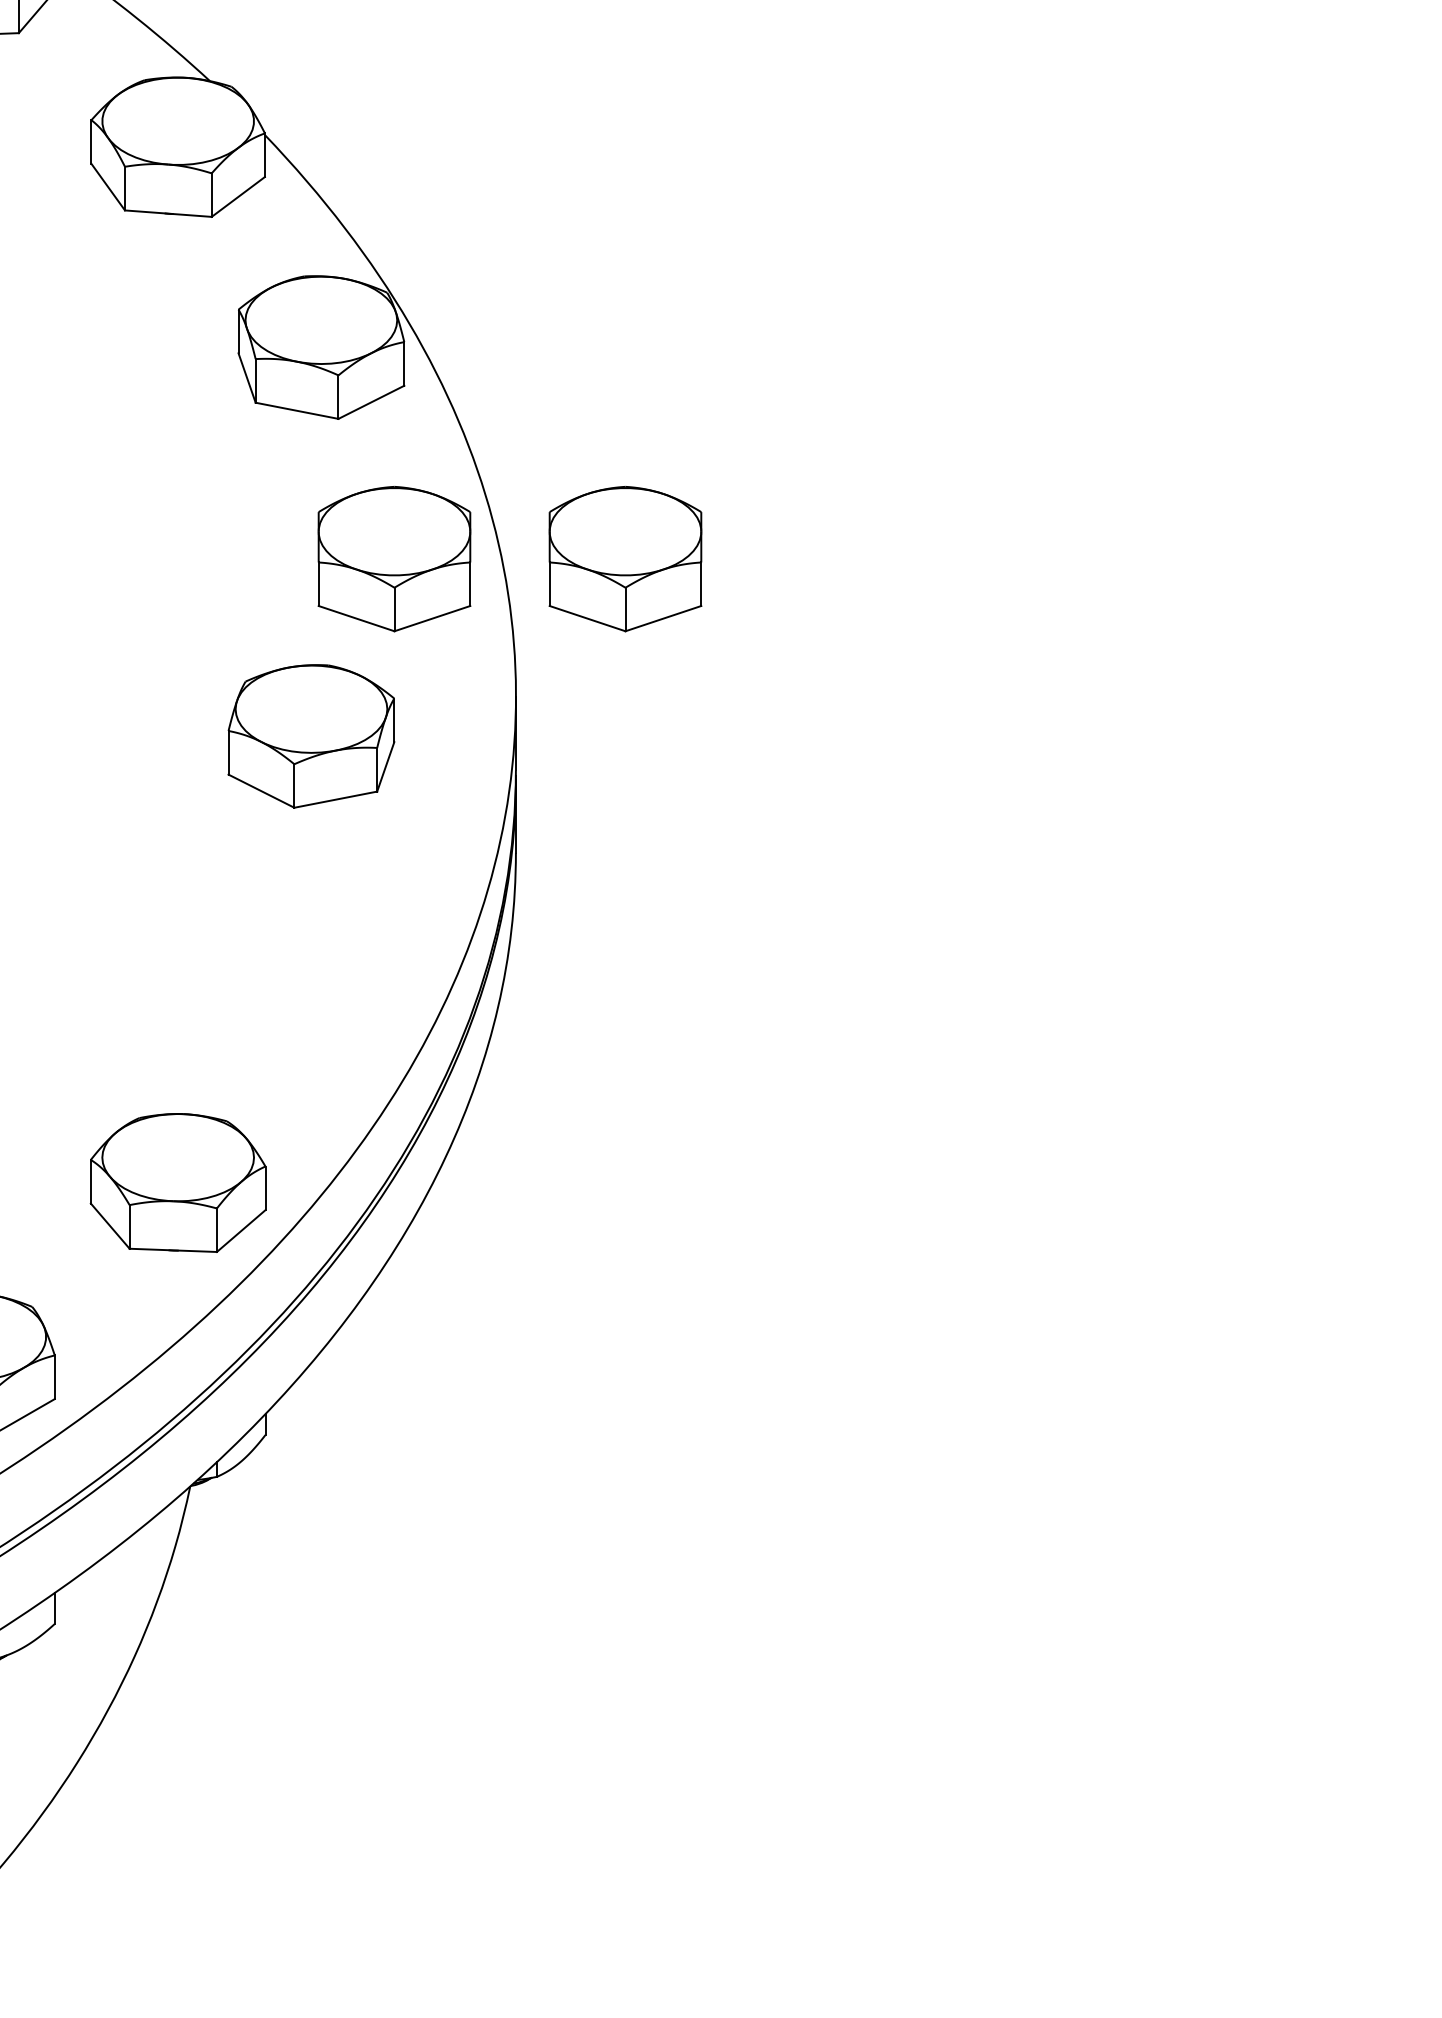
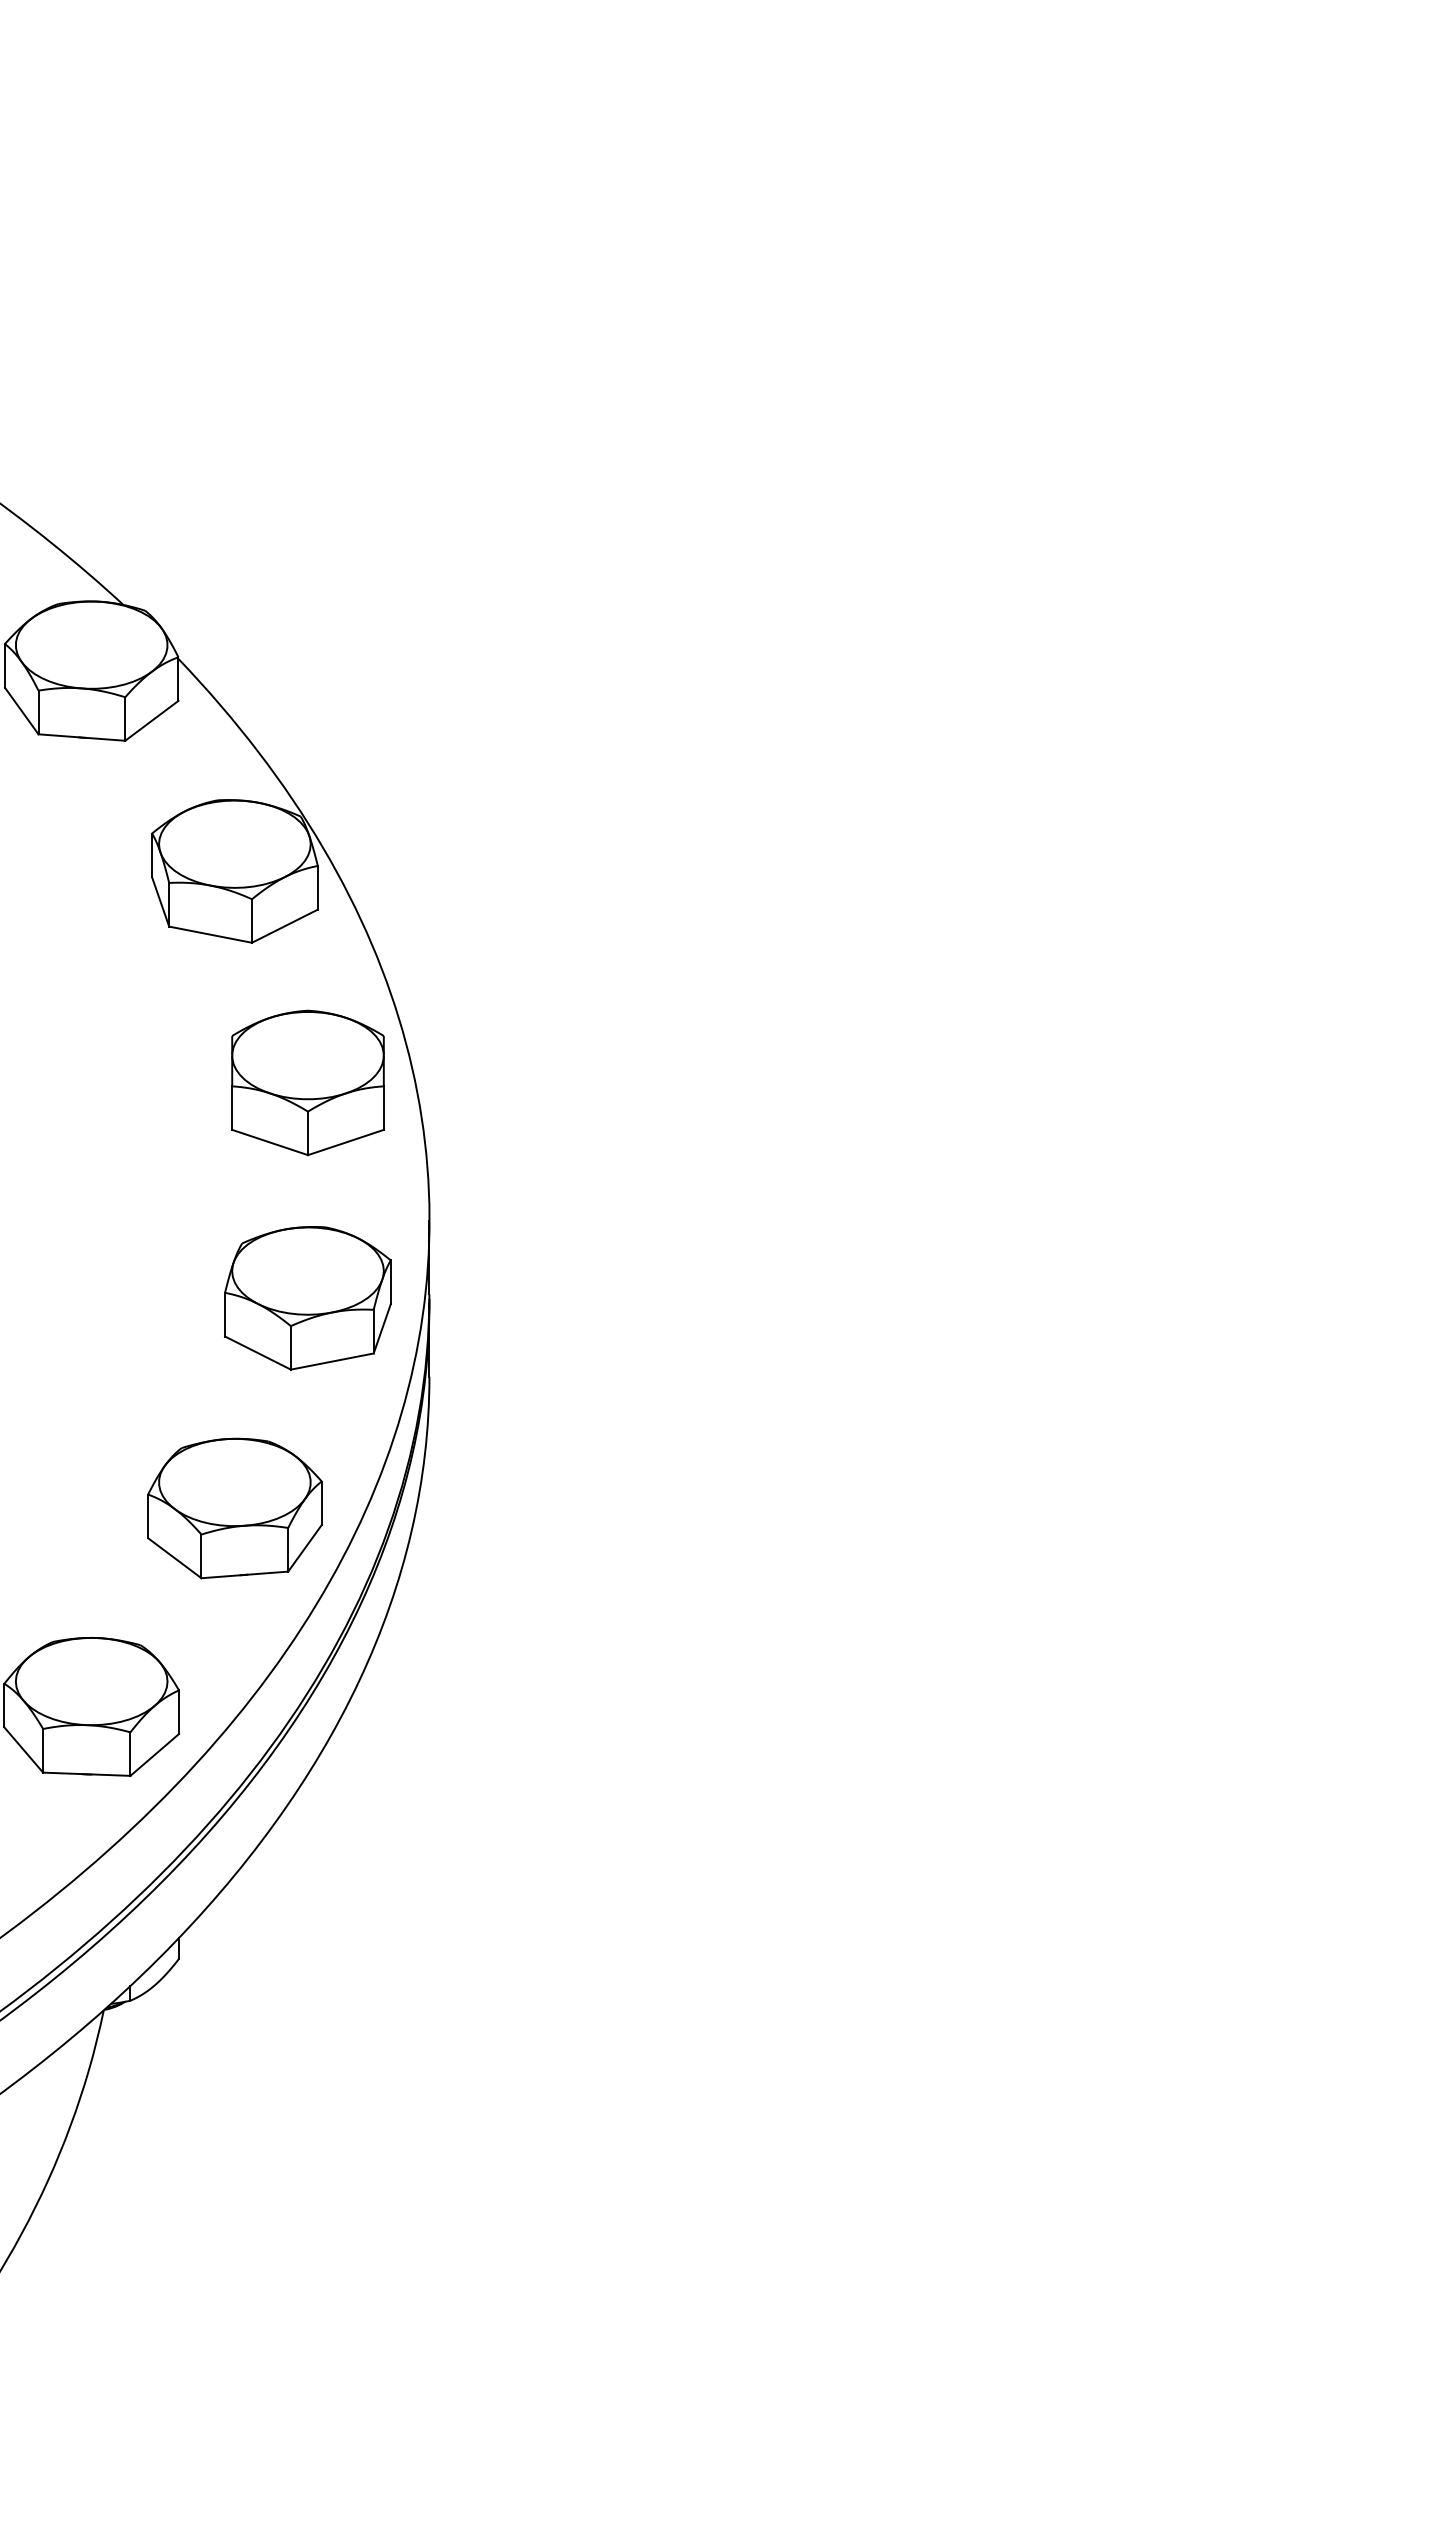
part: (624, 558) -> (538, 1082), removed
part: (310, 736) -> (307, 1298), moved
part: (320, 984) -> (234, 1508), added

